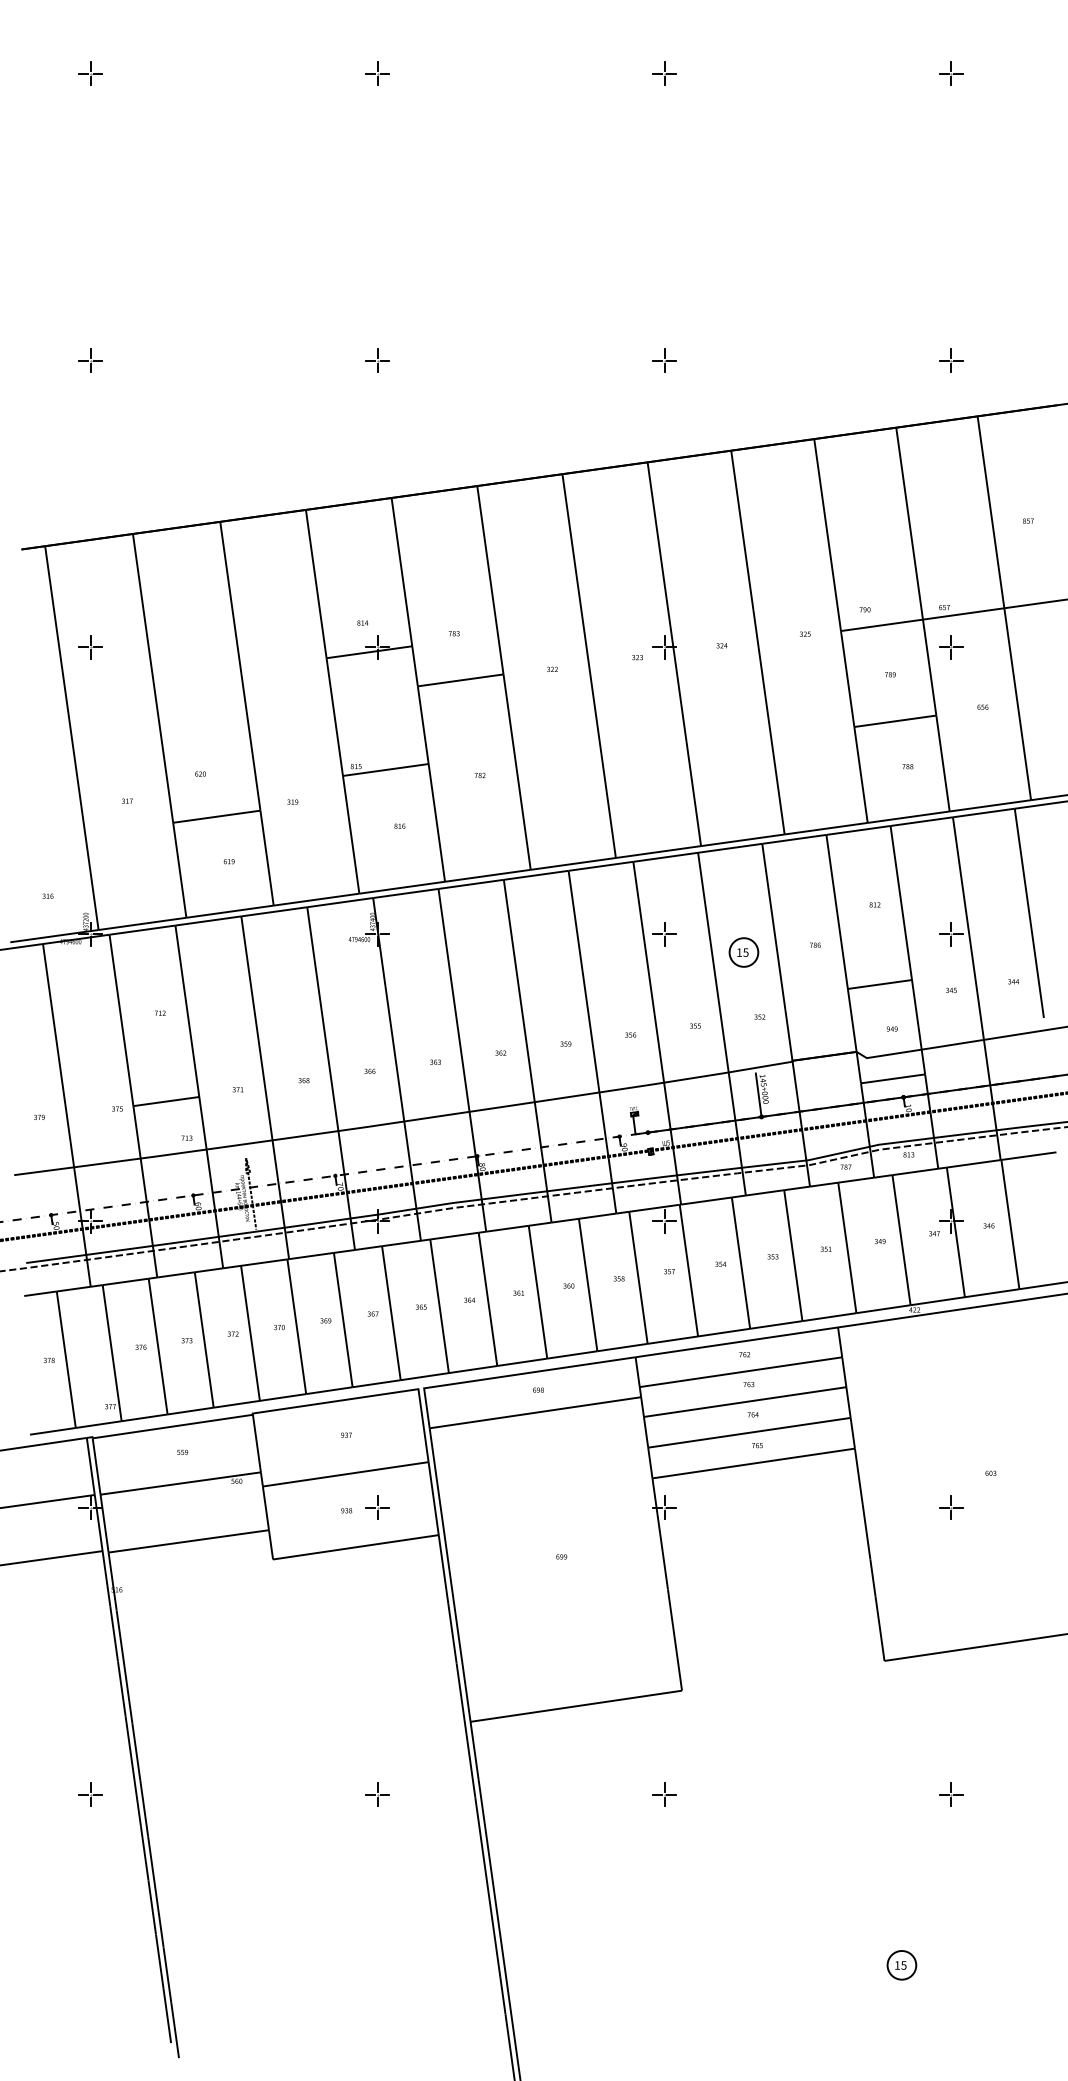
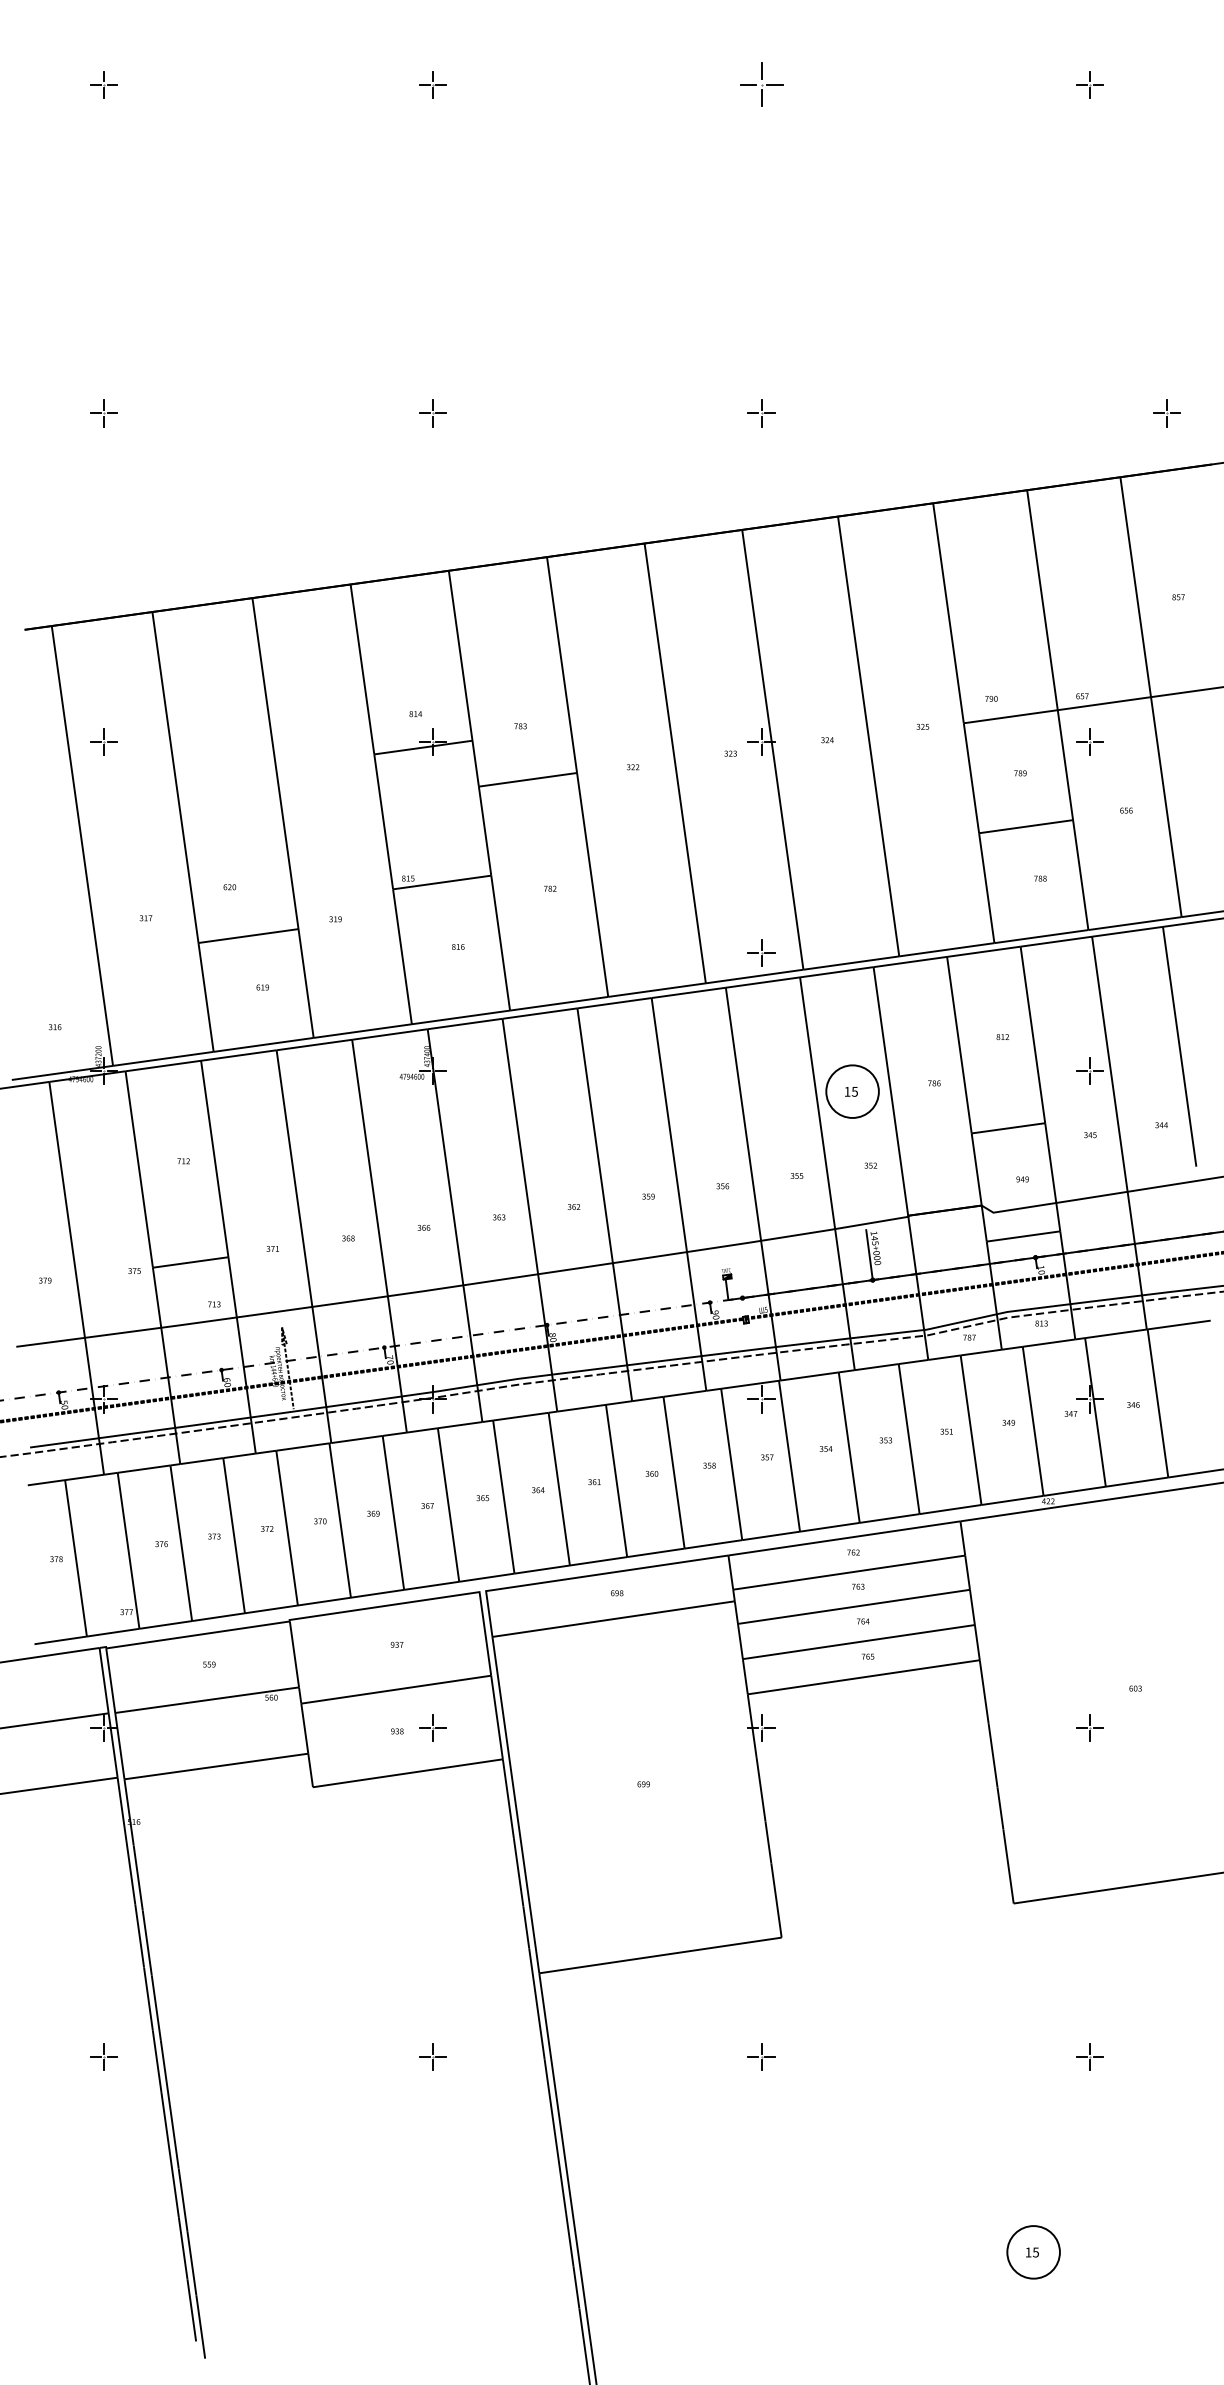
part: (664, 73) -> (761, 84), size x1.6
part: (950, 360) -> (1166, 413), moved
part: (664, 934) -> (761, 952), moved
circle: (743, 952) -> (852, 1091), size x1.6
circle: (901, 1964) -> (1033, 2251), size x1.6

